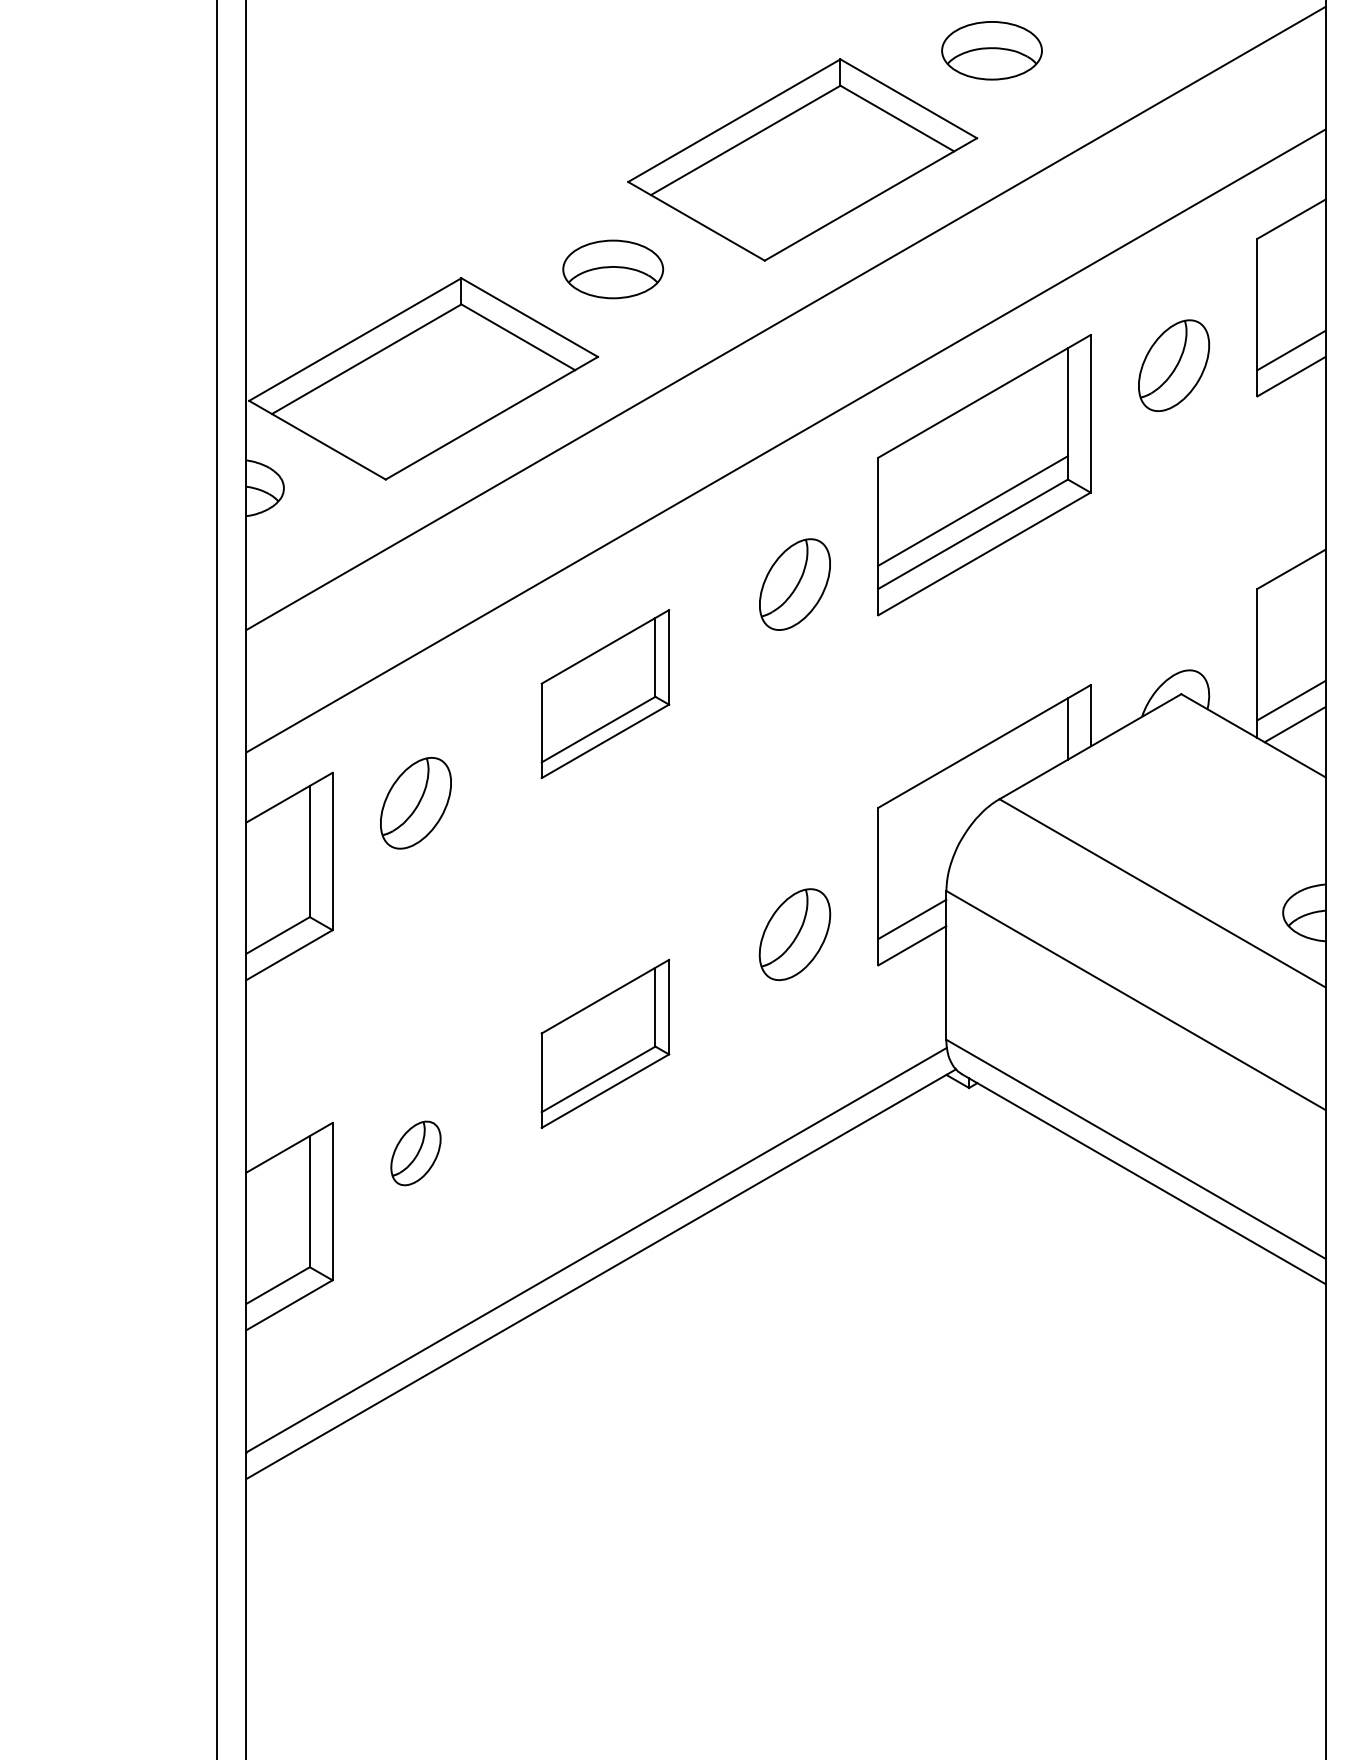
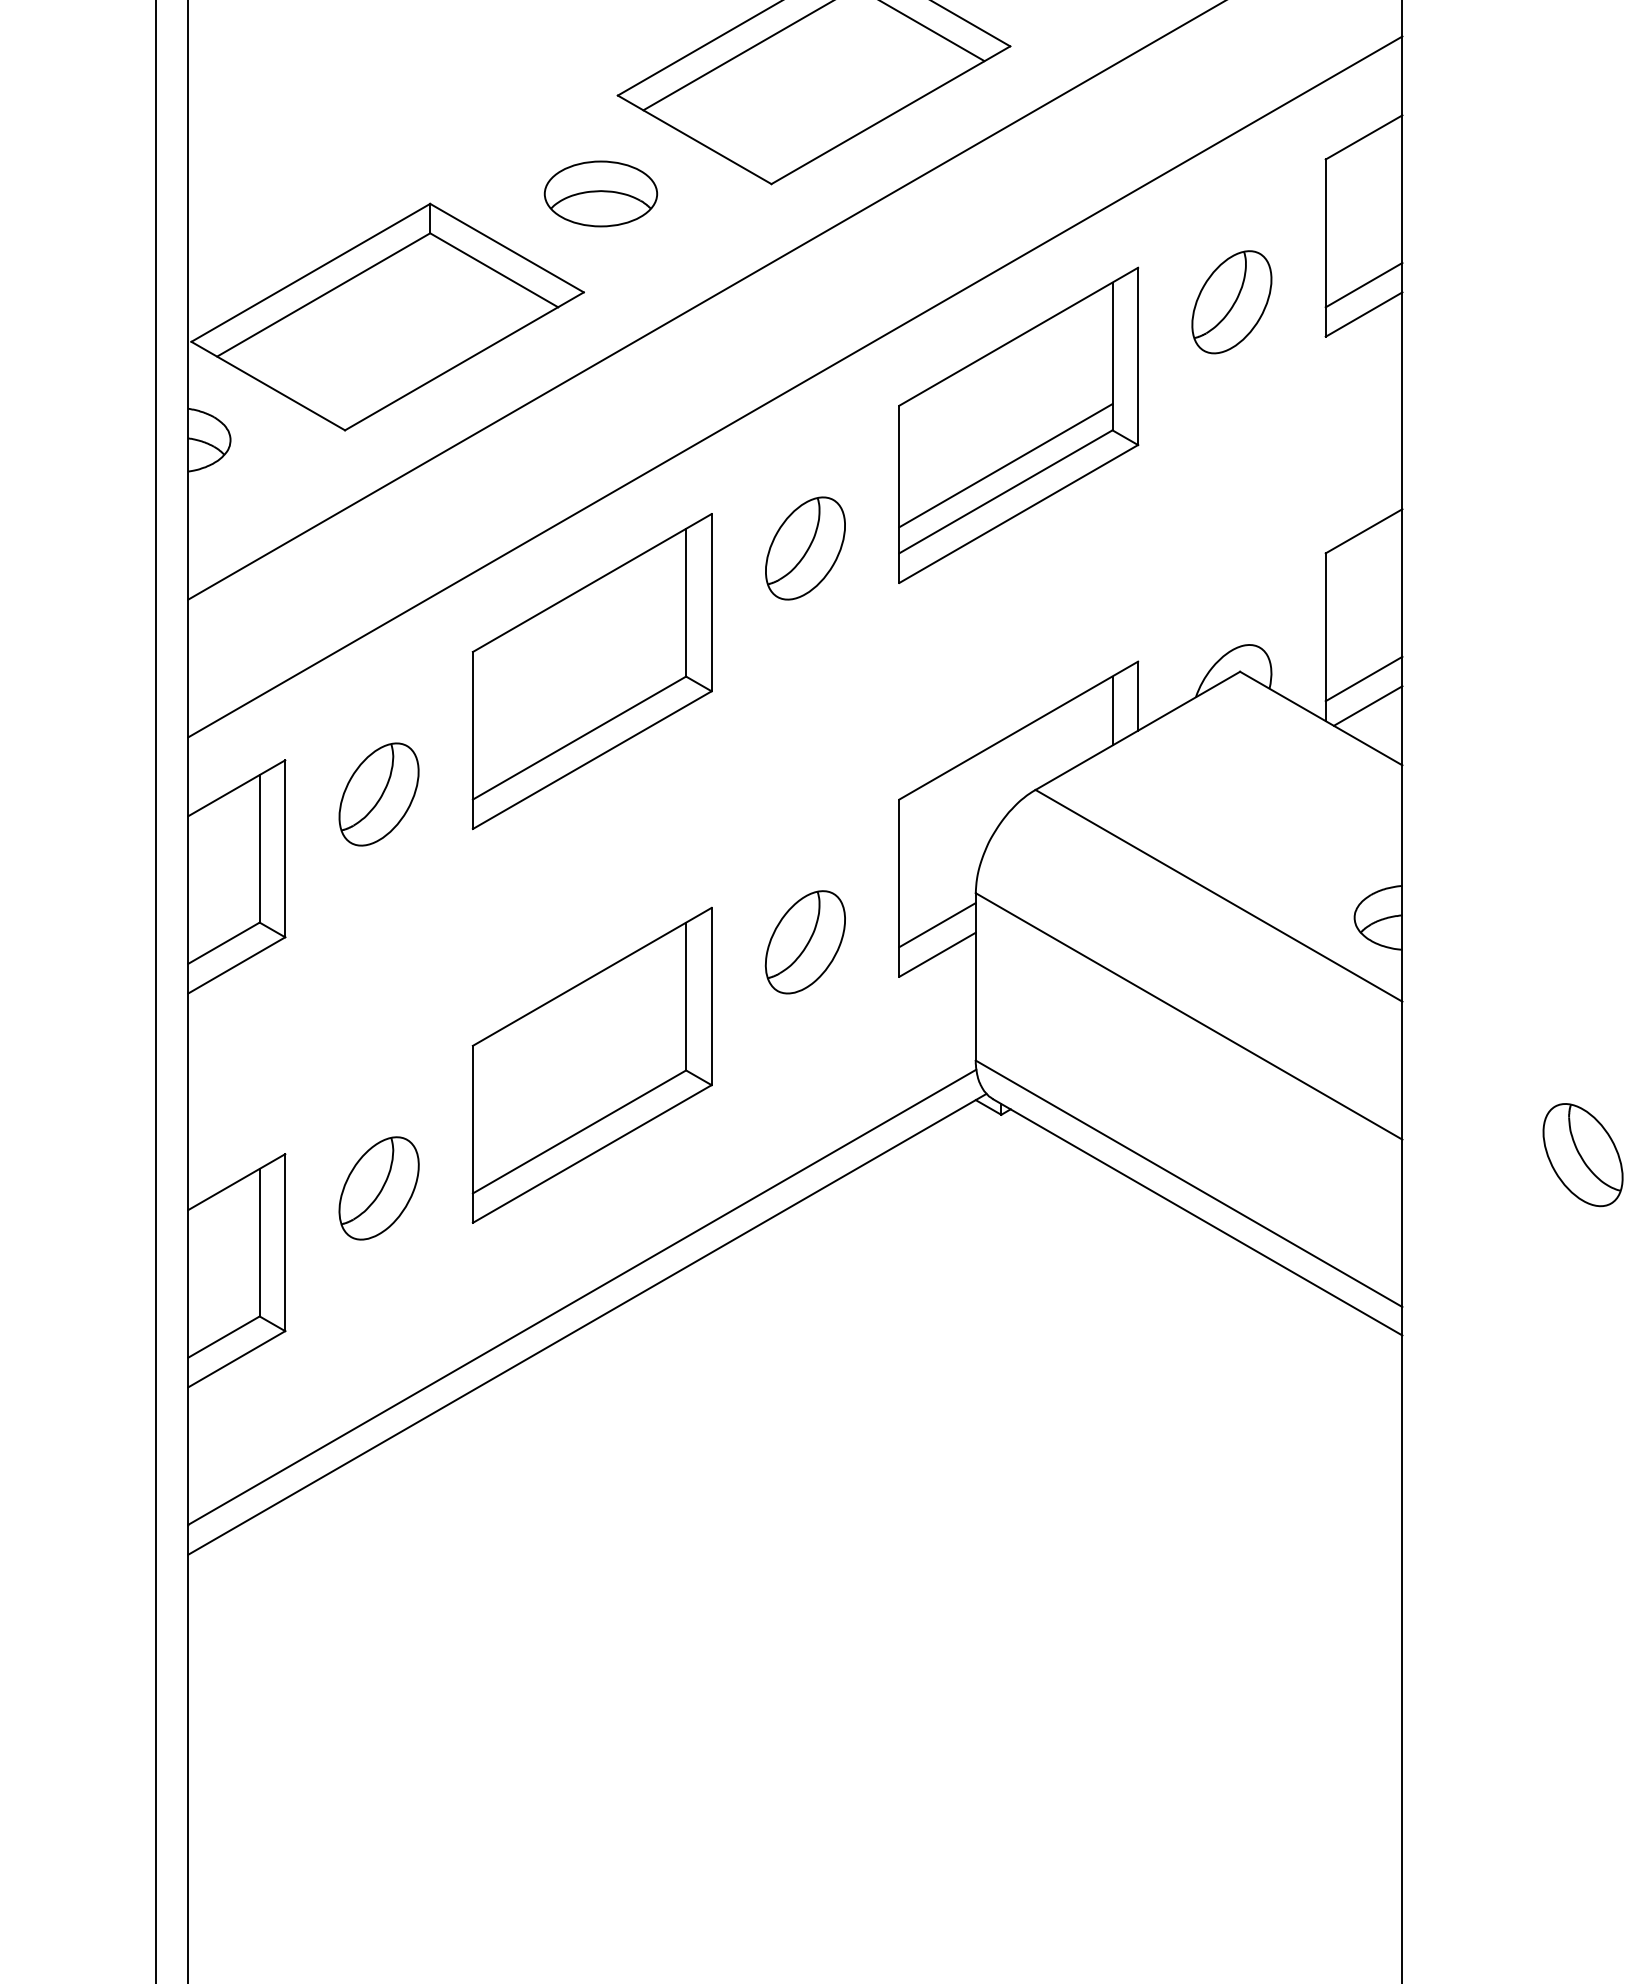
part: (604, 693) -> (591, 671), size x1.67
part: (604, 1043) -> (591, 1064), size x1.67
part: (415, 1153) -> (378, 1188), size x1.43

